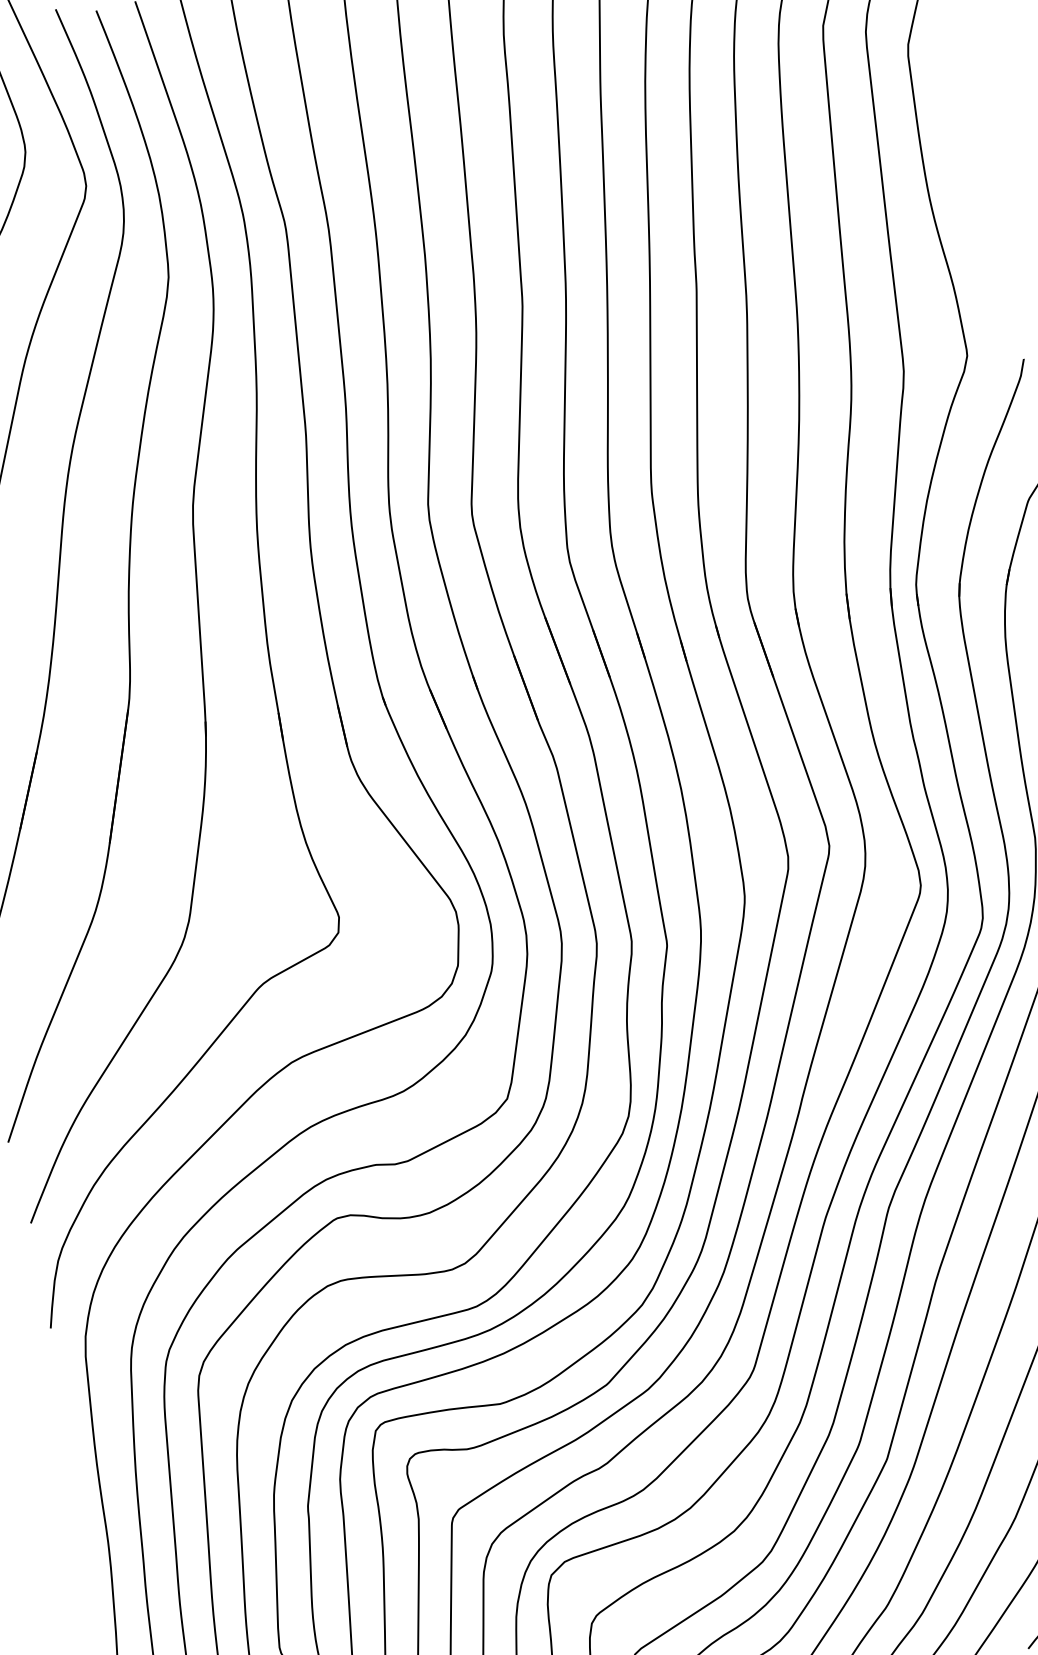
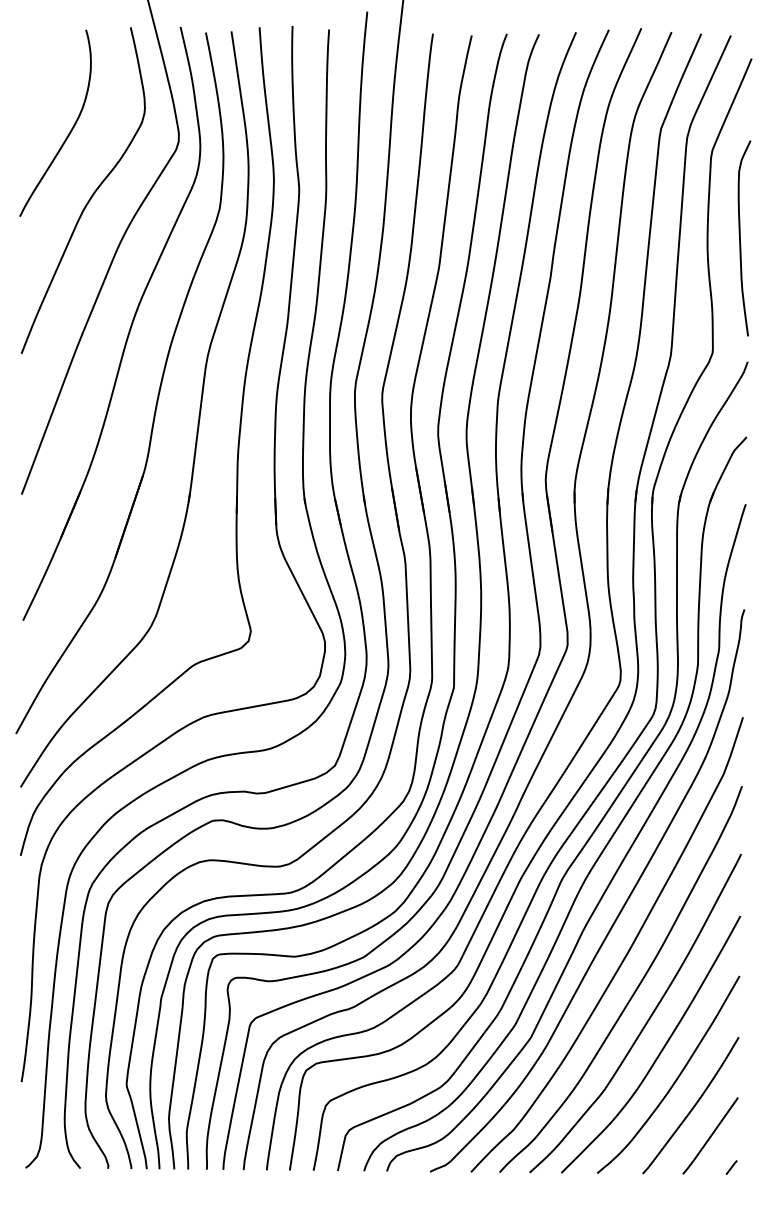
curve: (976, 171) -> (740, 238), added

